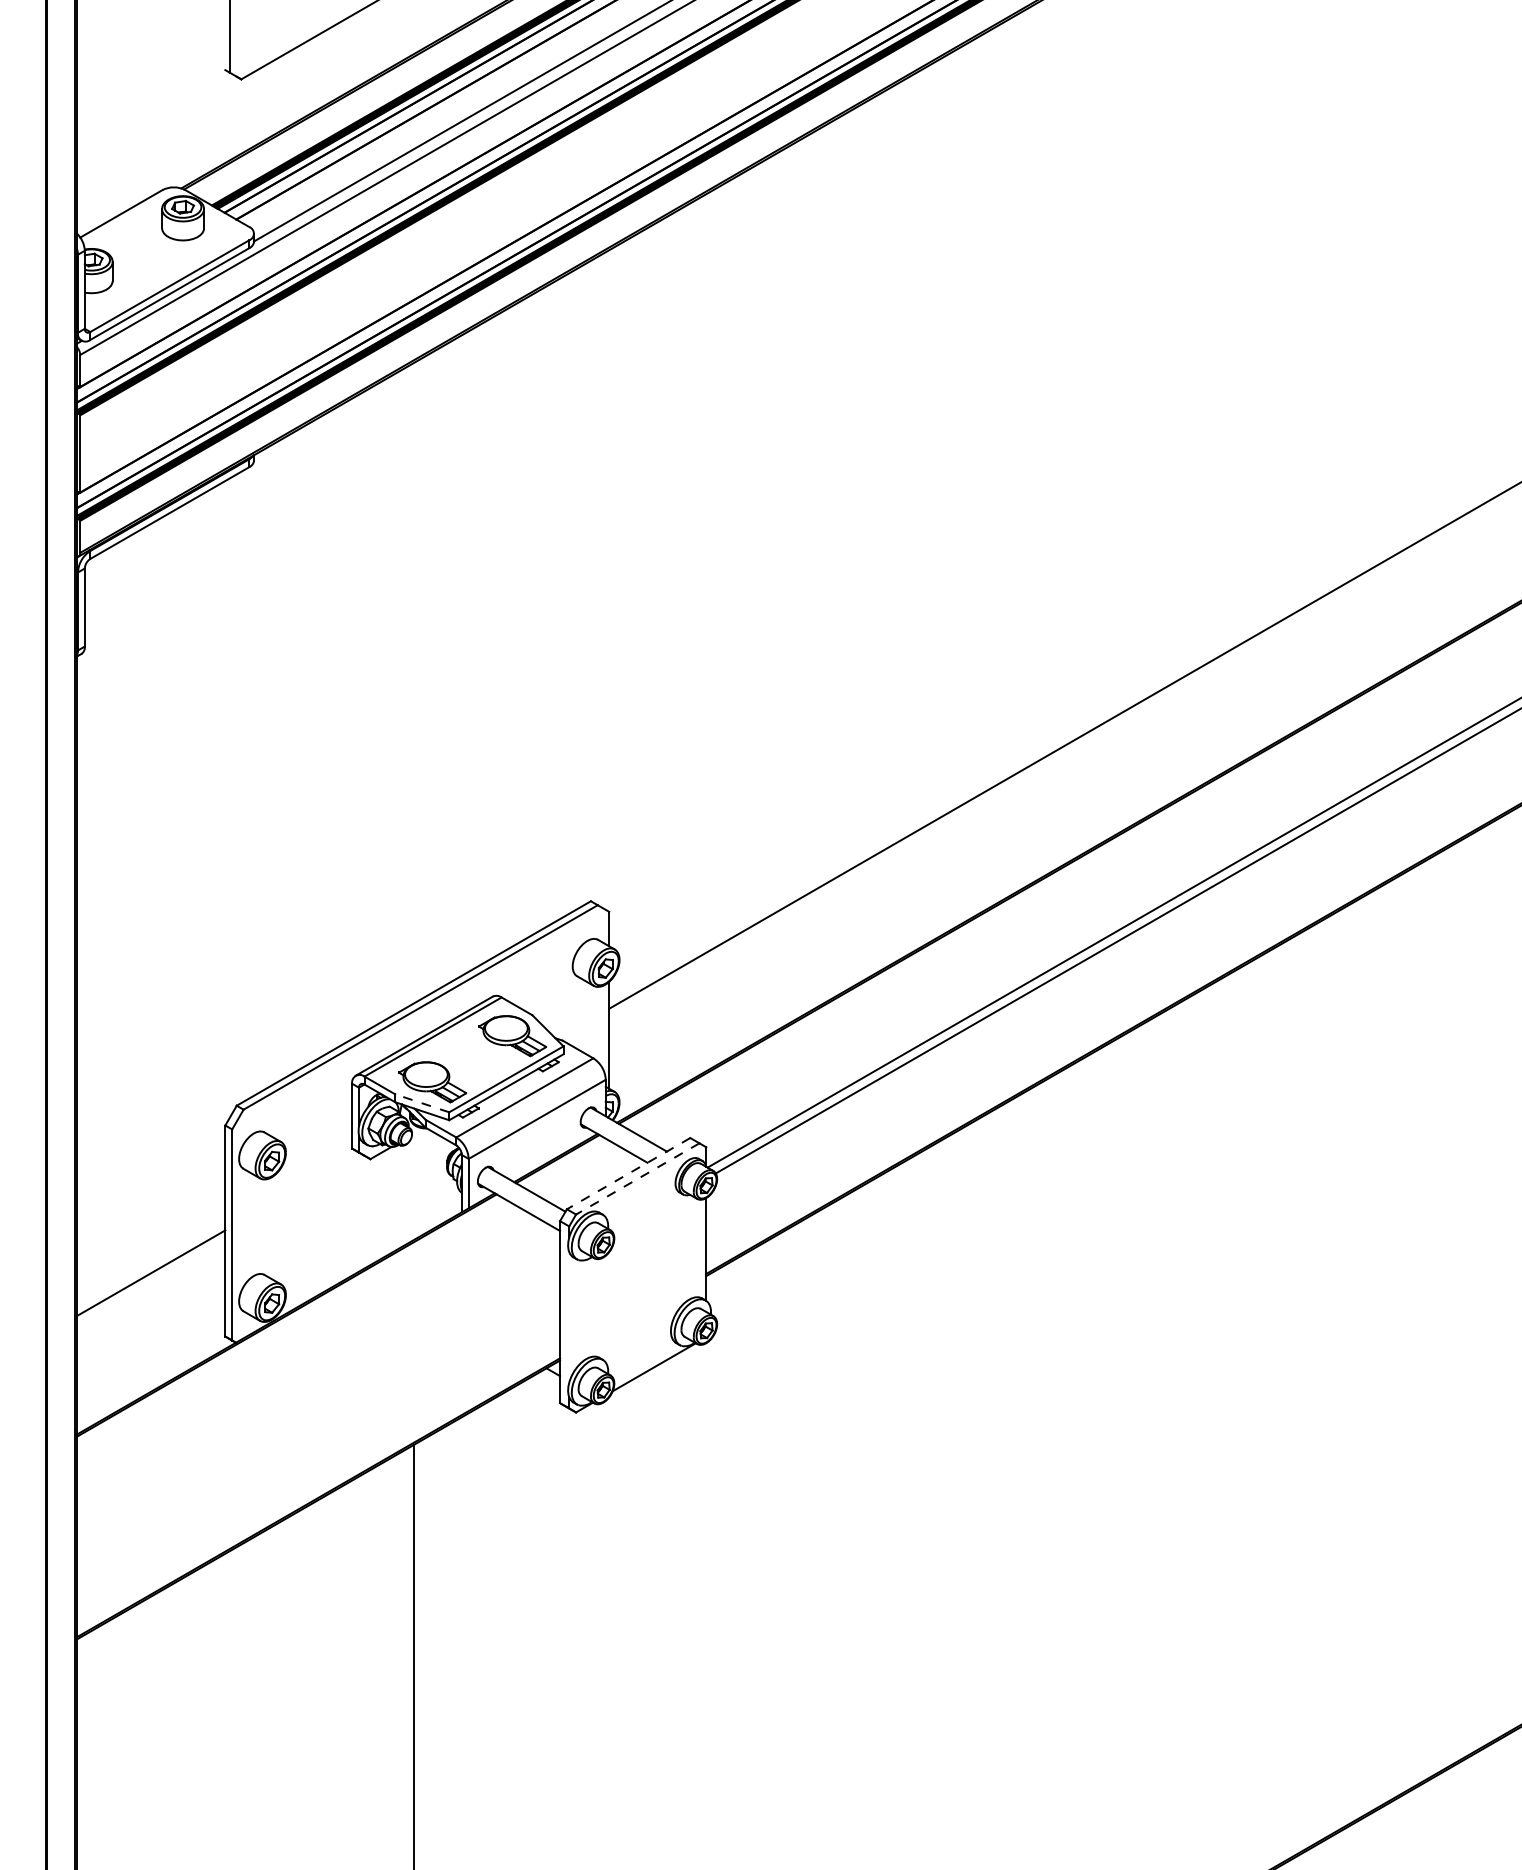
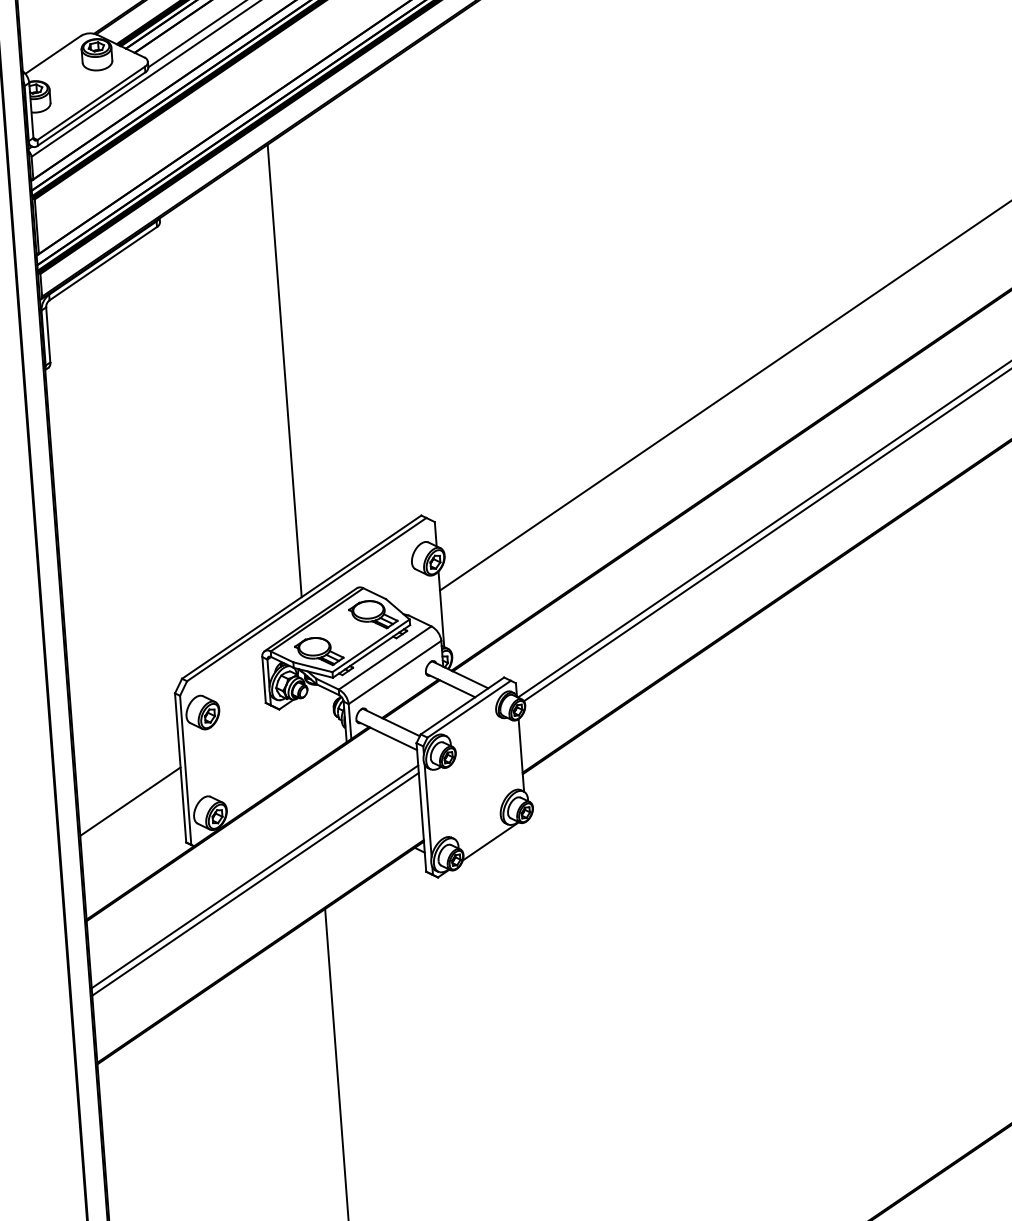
line: (413, 683) -> (284, 371), added
line: (421, 1103) -> (312, 667), dashed -> solid
line: (628, 1173) -> (462, 705), dashed -> solid
line: (637, 1179) -> (469, 709), dashed -> solid
line: (569, 1317) -> (428, 810), added
line: (318, 1391) -> (254, 876), added
line: (318, 1402) -> (255, 884), added

